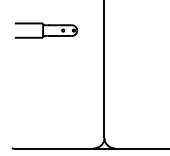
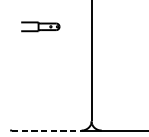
part: (46, 30) -> (40, 26), size x0.7
line: (53, 148) -> (46, 130), solid -> dashed

